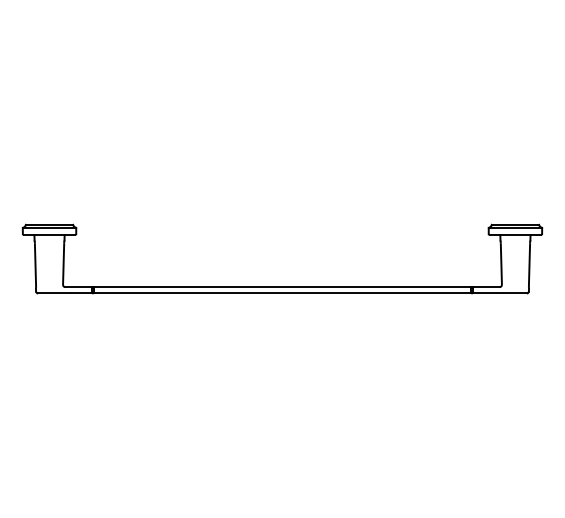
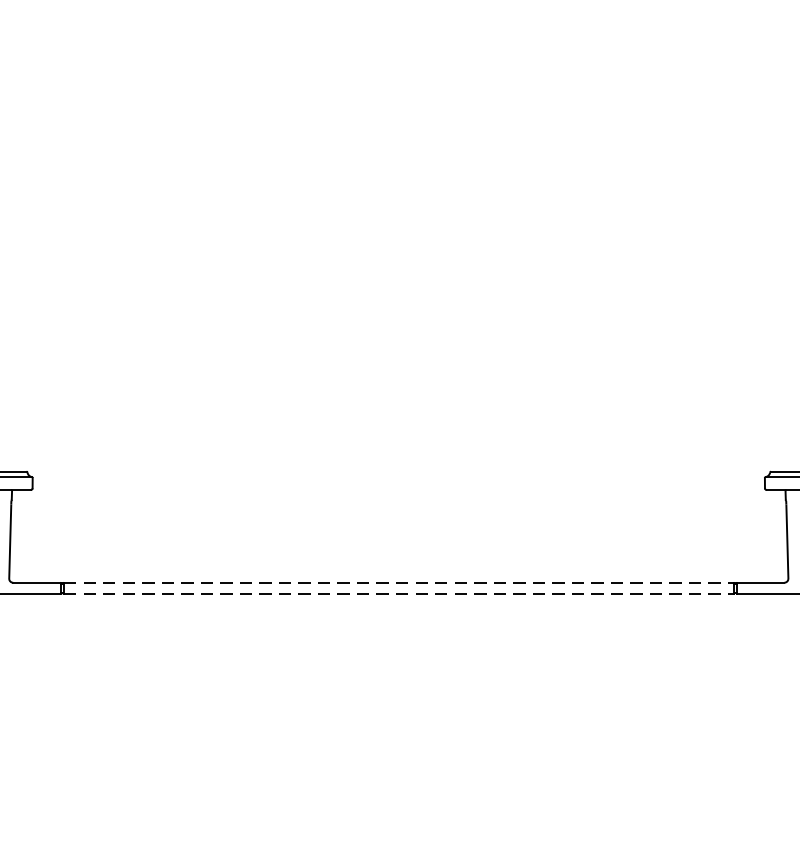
line: (282, 287) -> (398, 583), solid -> dashed
line: (282, 293) -> (398, 594), solid -> dashed

